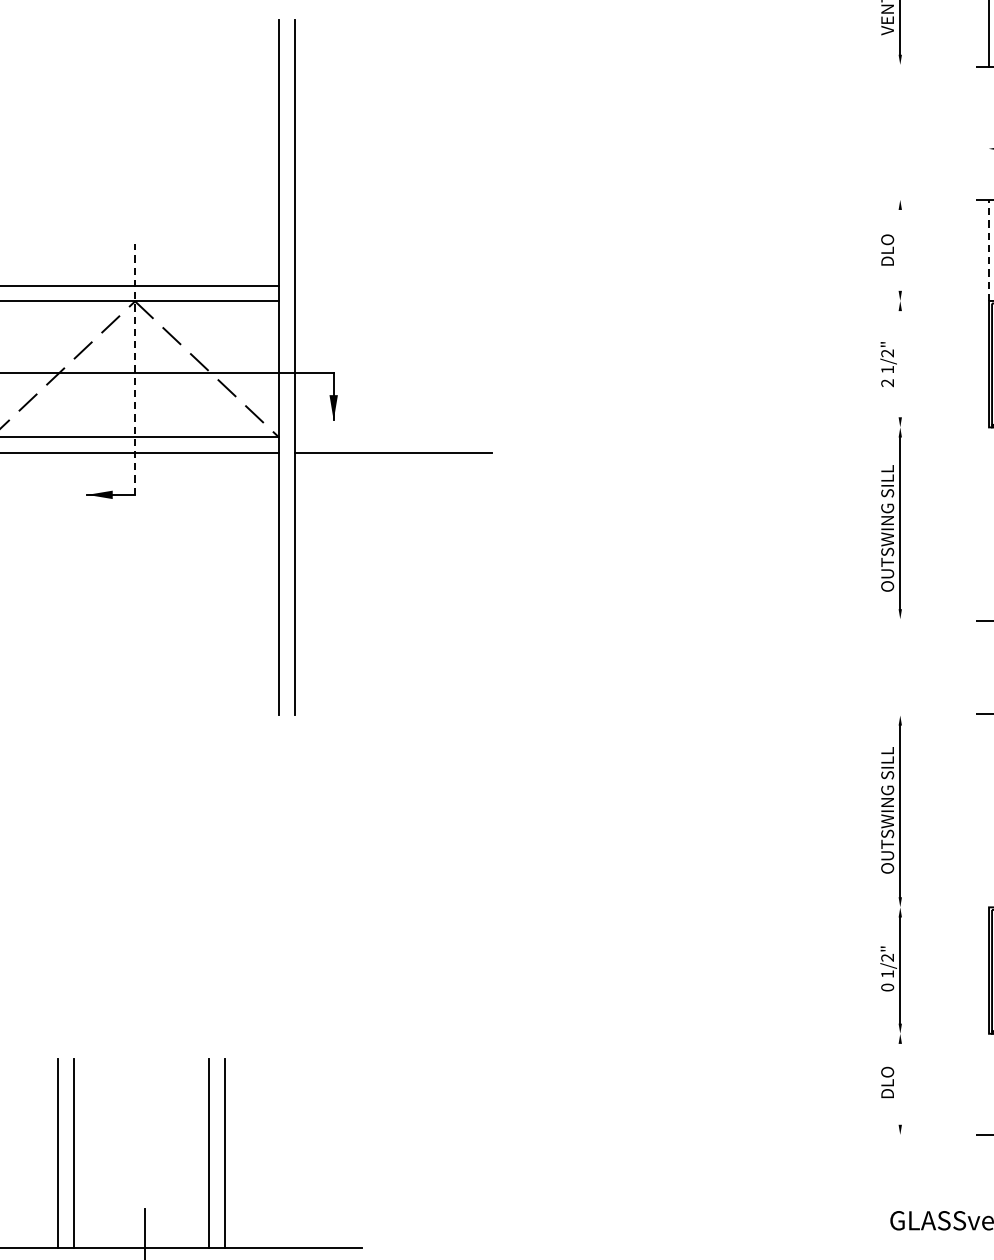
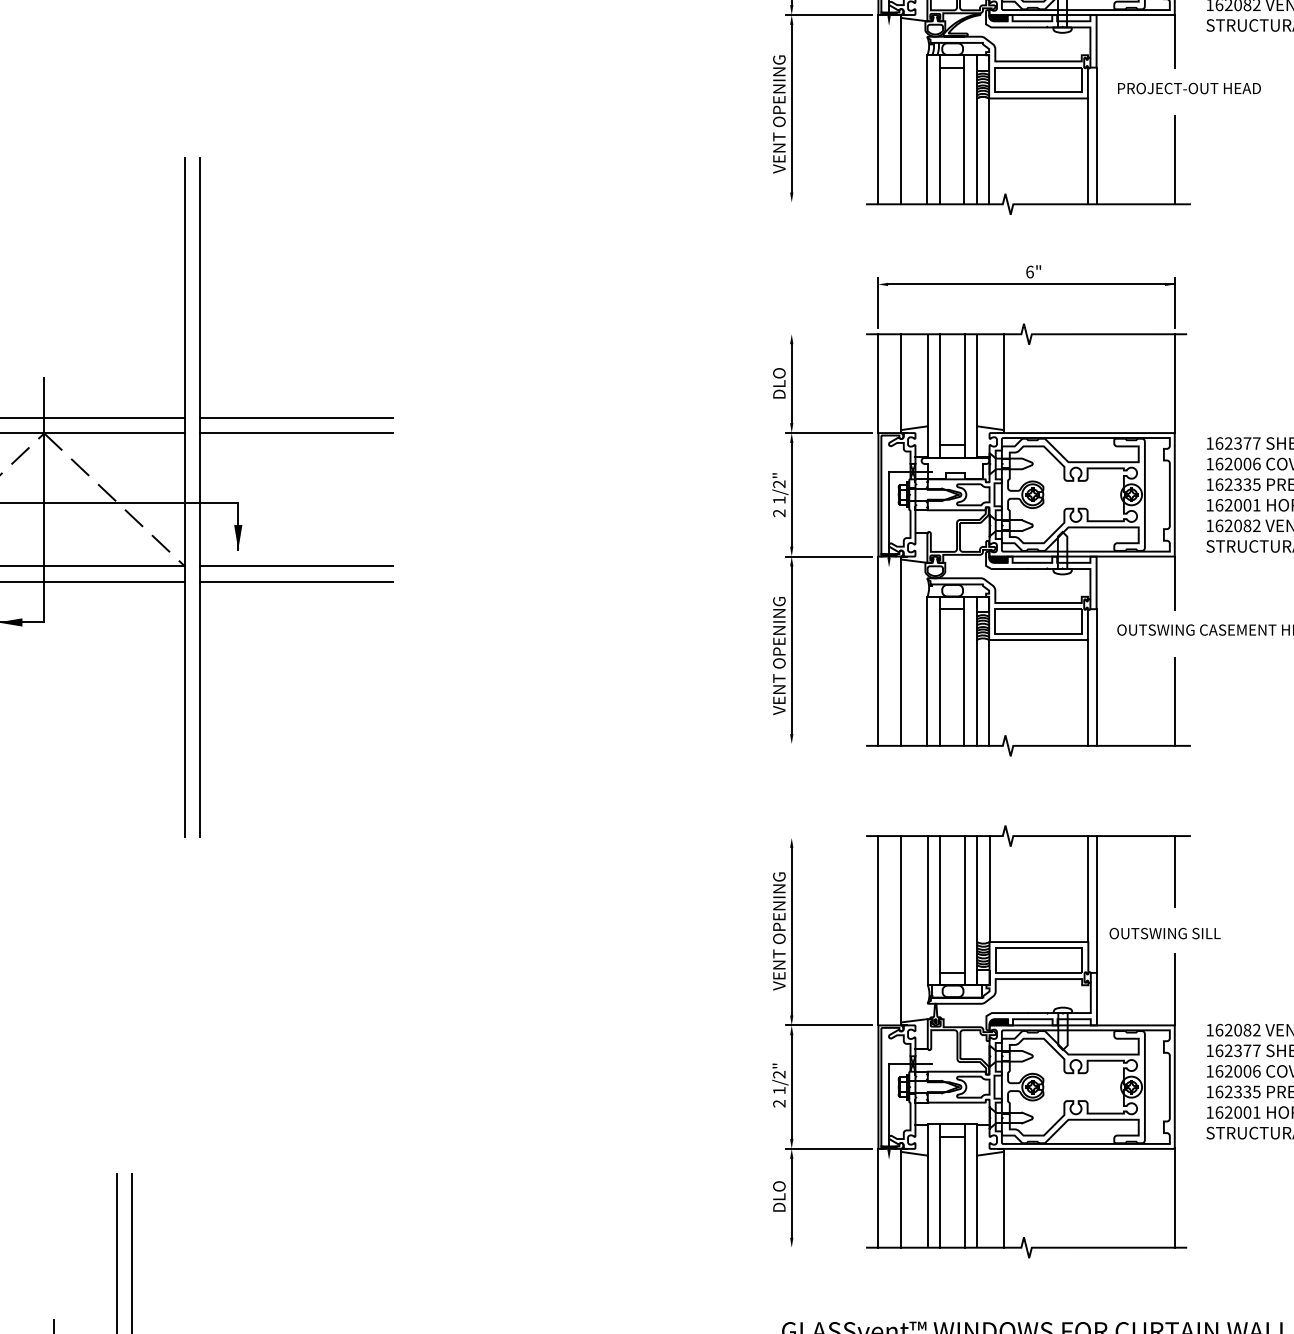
line: (989, 168) -> (878, 303), added
line: (900, 250) -> (791, 383), added
line: (989, 250) -> (878, 383), dashed -> solid
line: (393, 286) -> (296, 418), added
line: (393, 301) -> (296, 433), added
line: (937, 301) -> (828, 433), added
line: (900, 363) -> (791, 494), added
line: (135, 368) -> (44, 499), dashed -> solid
line: (937, 427) -> (828, 556), added
line: (393, 437) -> (296, 566), added
line: (989, 523) -> (878, 650), added
text: (887, 528) -> (779, 655), OUTSWING SILL -> VENT OPENING
text: (887, 810) -> (779, 930), OUTSWING SILL -> VENT OPENING
line: (989, 810) -> (878, 930), added
line: (937, 907) -> (828, 1025), added
text: (887, 987) -> (779, 1103), 0 -> 2
line: (937, 1033) -> (828, 1148), added
line: (900, 1083) -> (791, 1197), added
line: (989, 1083) -> (878, 1197), added

